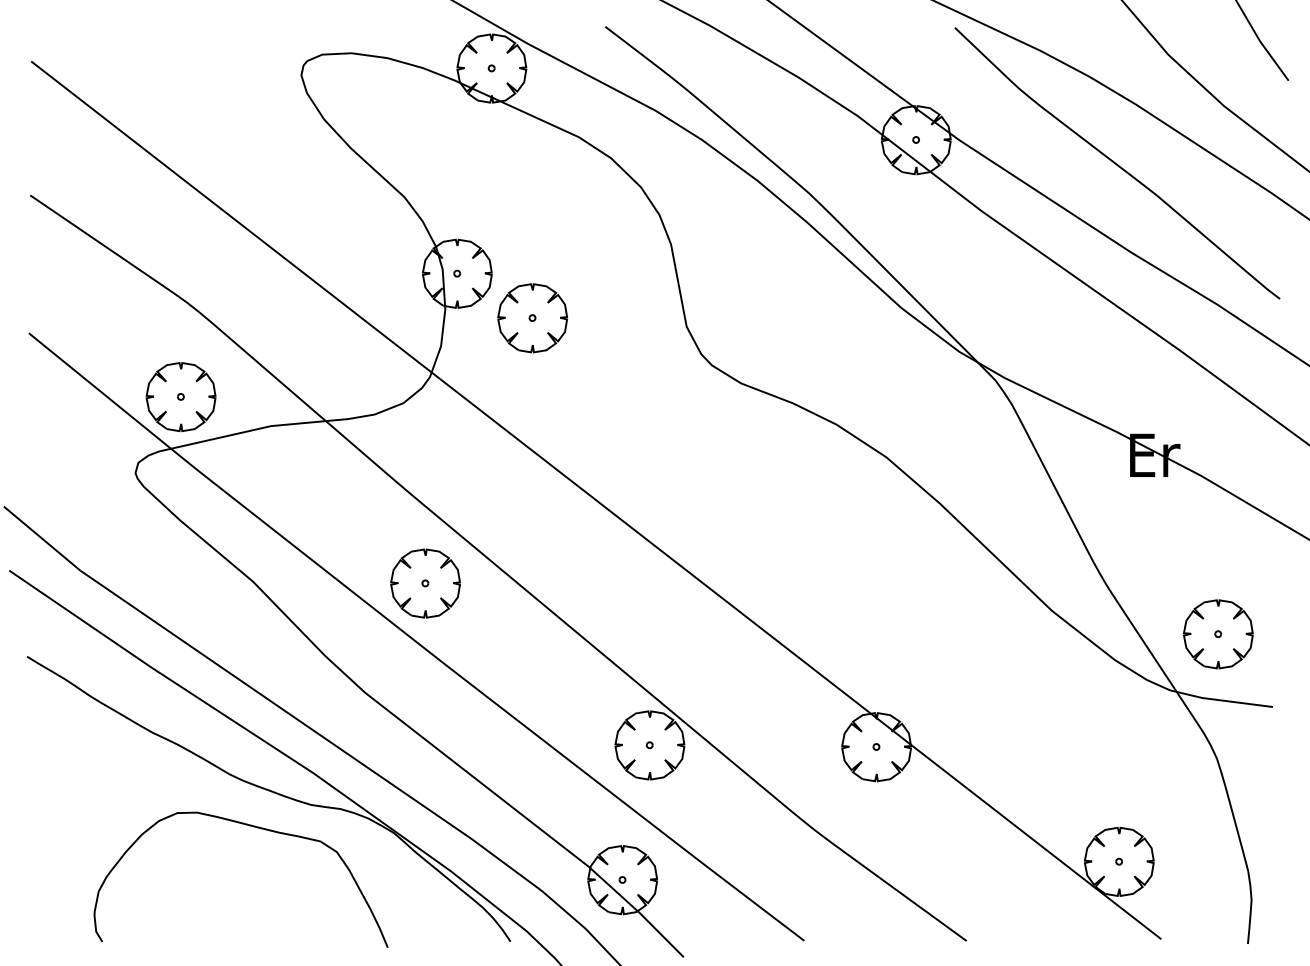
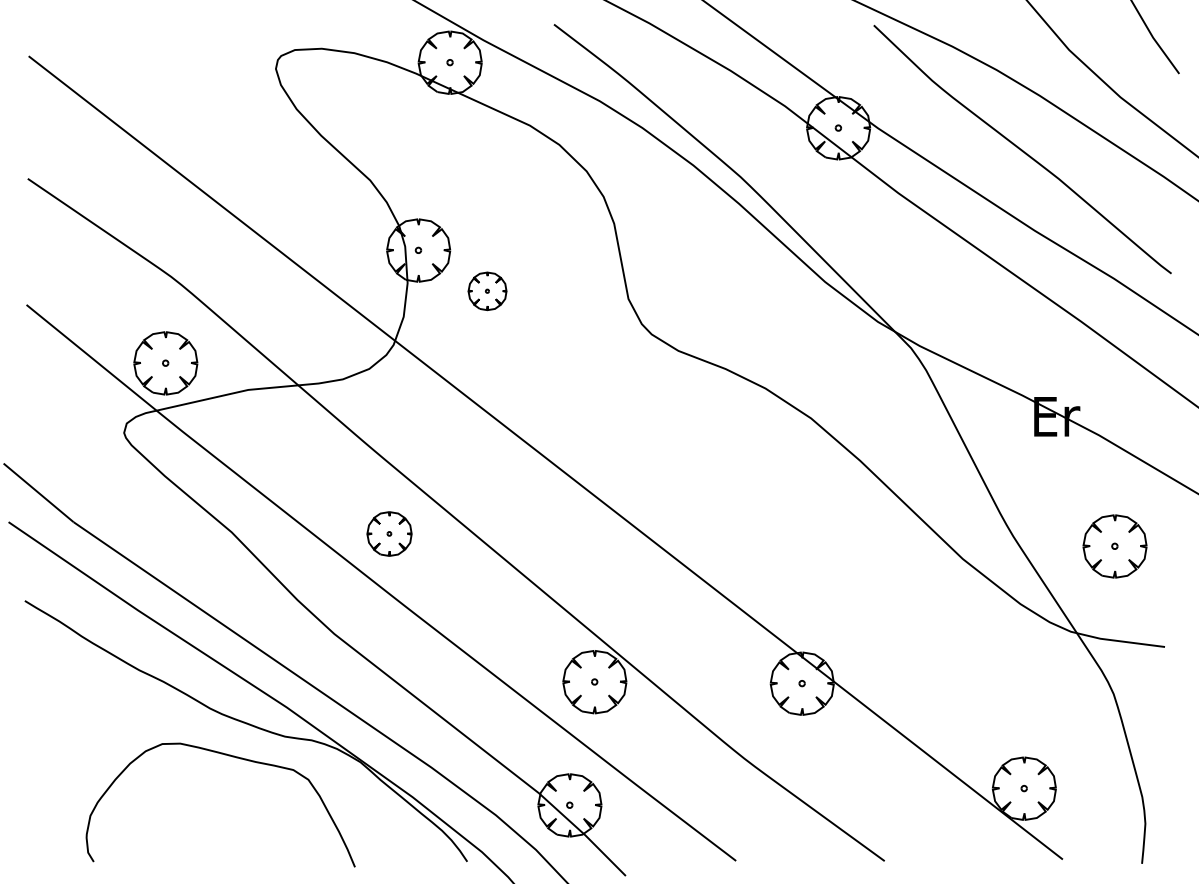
part: (532, 318) -> (487, 291), size x0.6
part: (425, 582) -> (389, 533), size x0.7
part: (1217, 634) -> (1114, 546), moved

